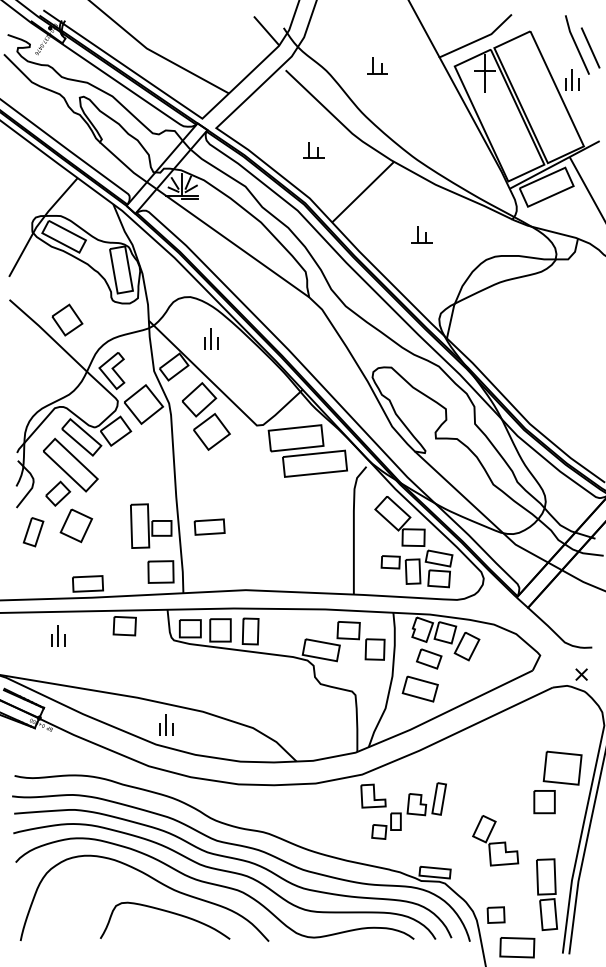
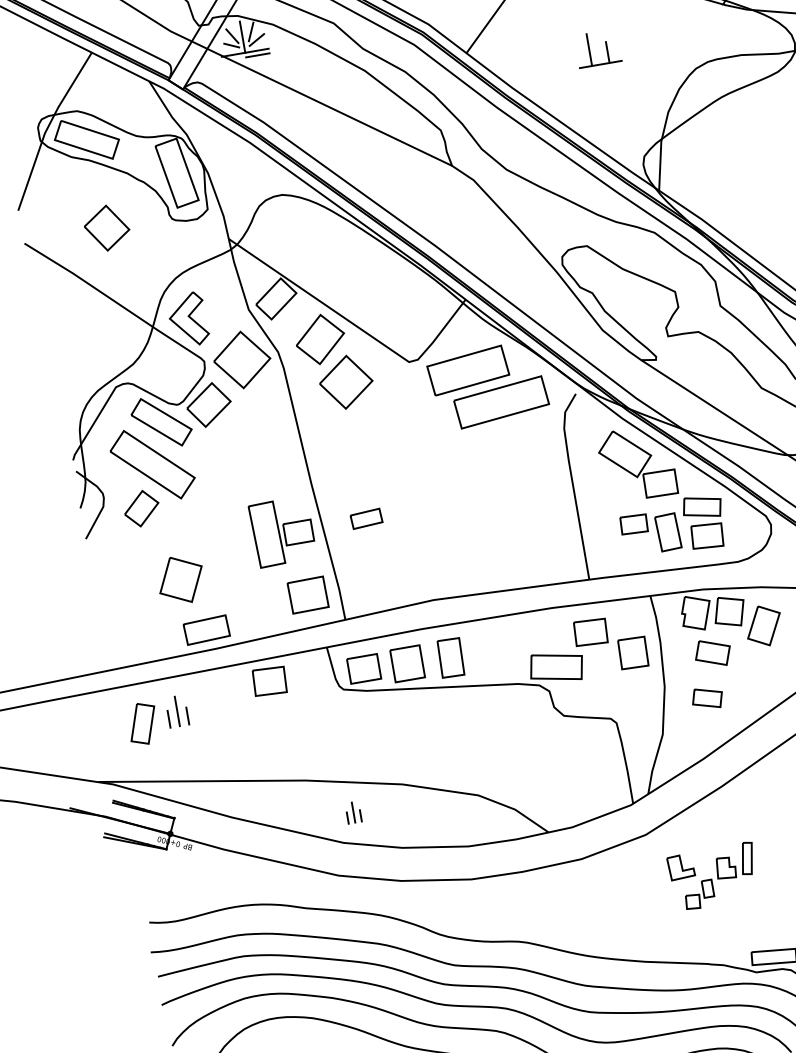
part: (421, 234) -> (597, 48), size x1.4
part: (67, 319) -> (107, 227), moved
part: (211, 338) -> (322, 248), removed
part: (76, 525) -> (181, 579), moved
part: (209, 526) -> (366, 518), size x0.7
part: (33, 532) -> (142, 724), moved
part: (419, 688) -> (706, 697), size x0.6
part: (166, 724) -> (353, 811), size x0.7
part: (403, 810) -> (713, 876), size x0.7

